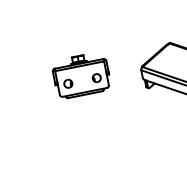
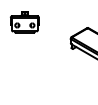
part: (80, 75) -> (24, 22), moved

